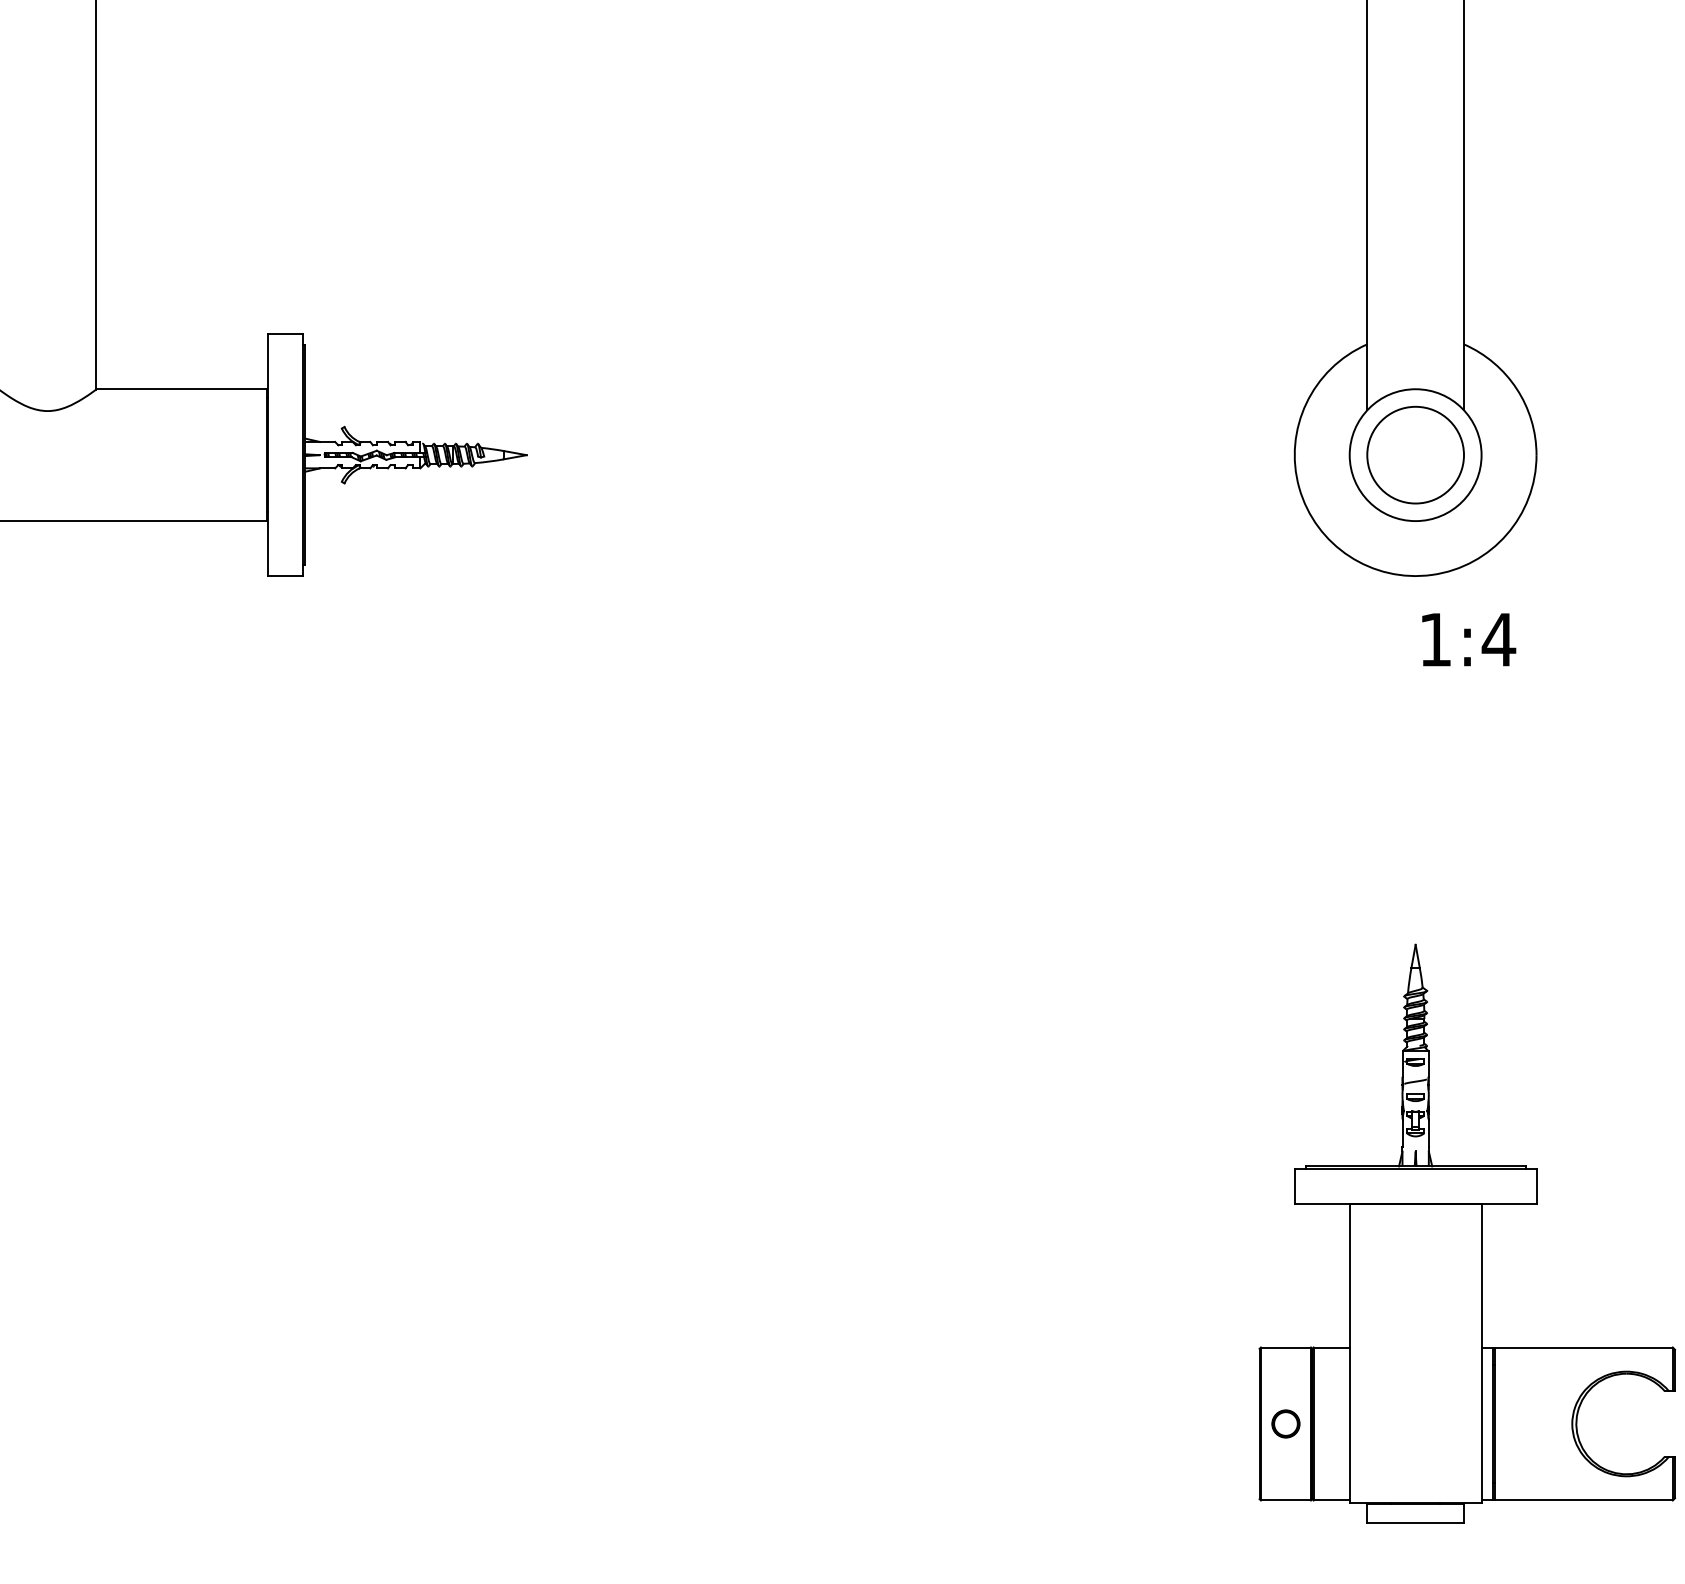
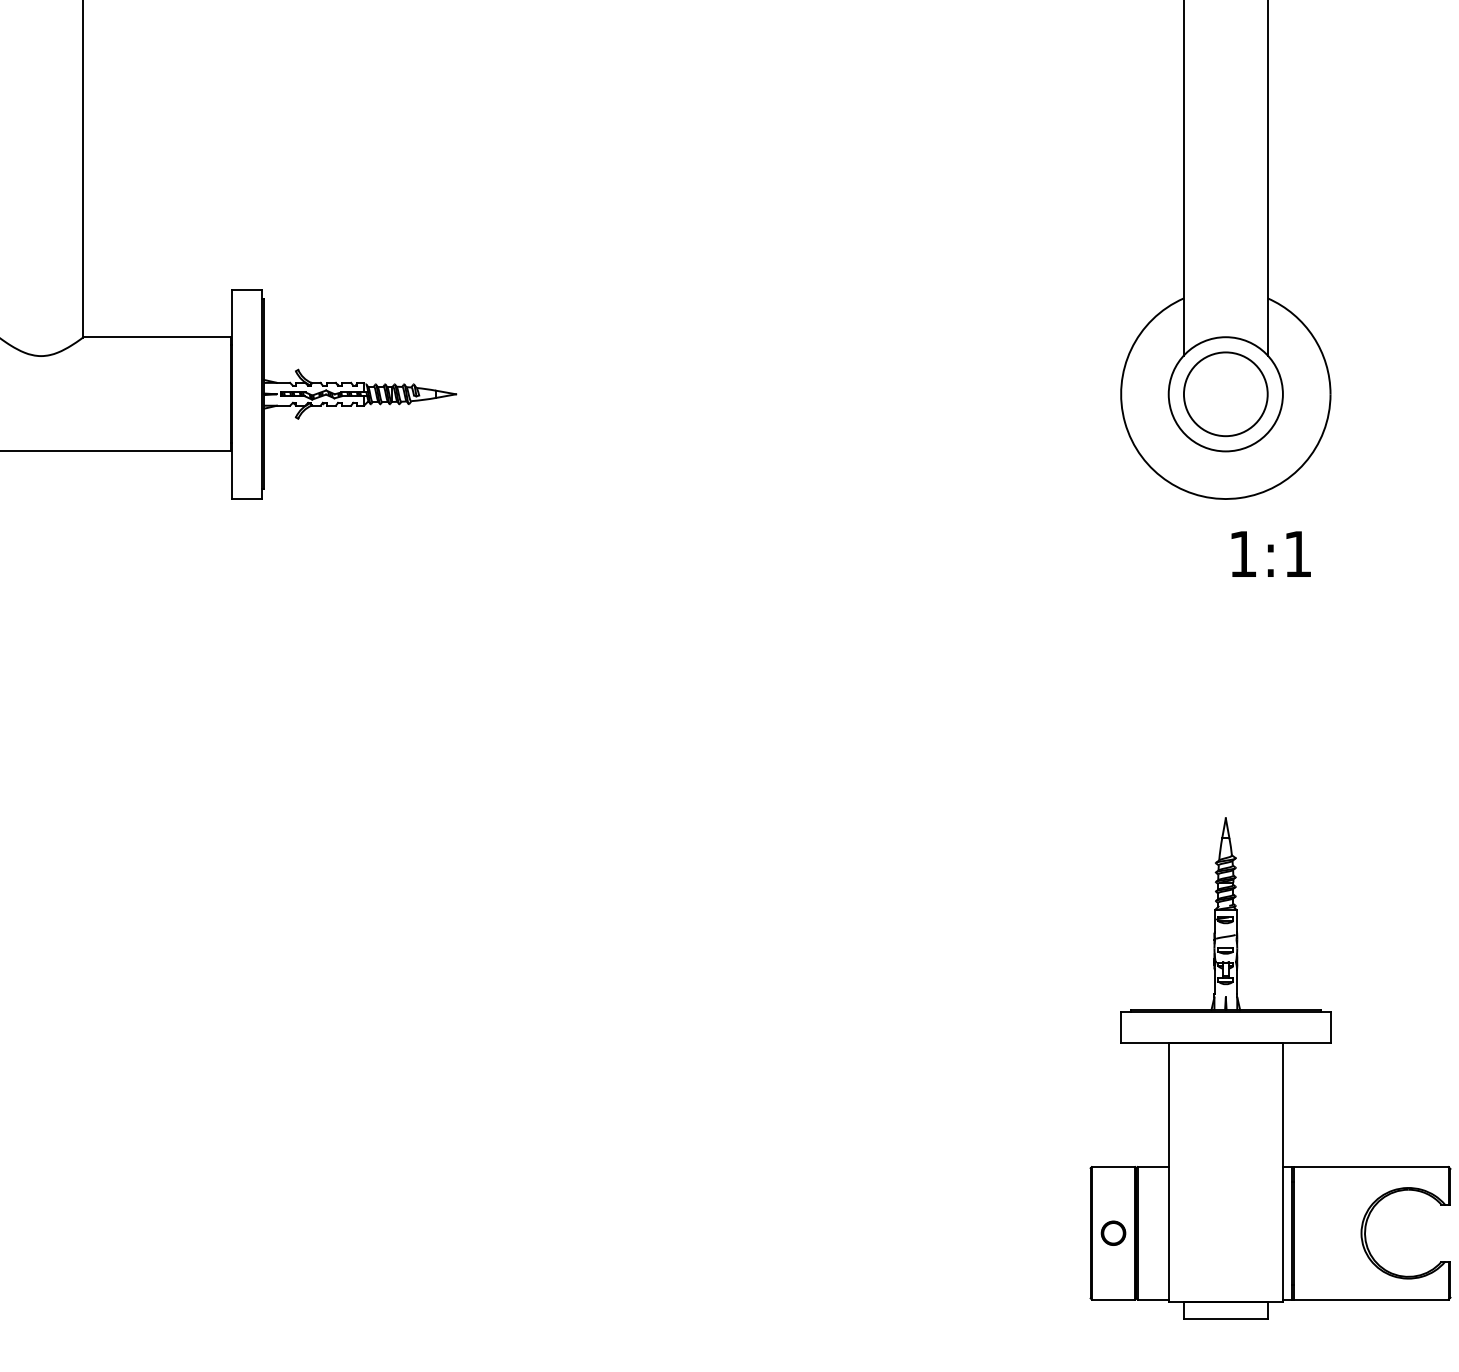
text: (1498, 639) -> (1297, 553), 1:4 -> 1:1

